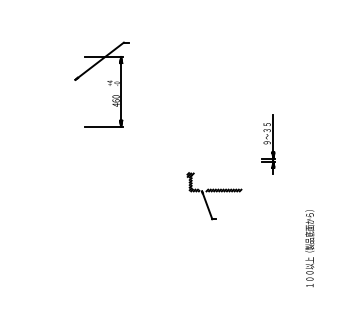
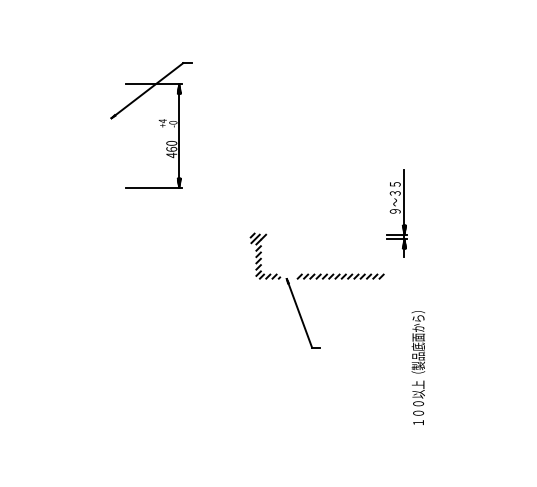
part: (214, 195) -> (317, 289), size x1.67
part: (309, 248) -> (417, 367), moved

